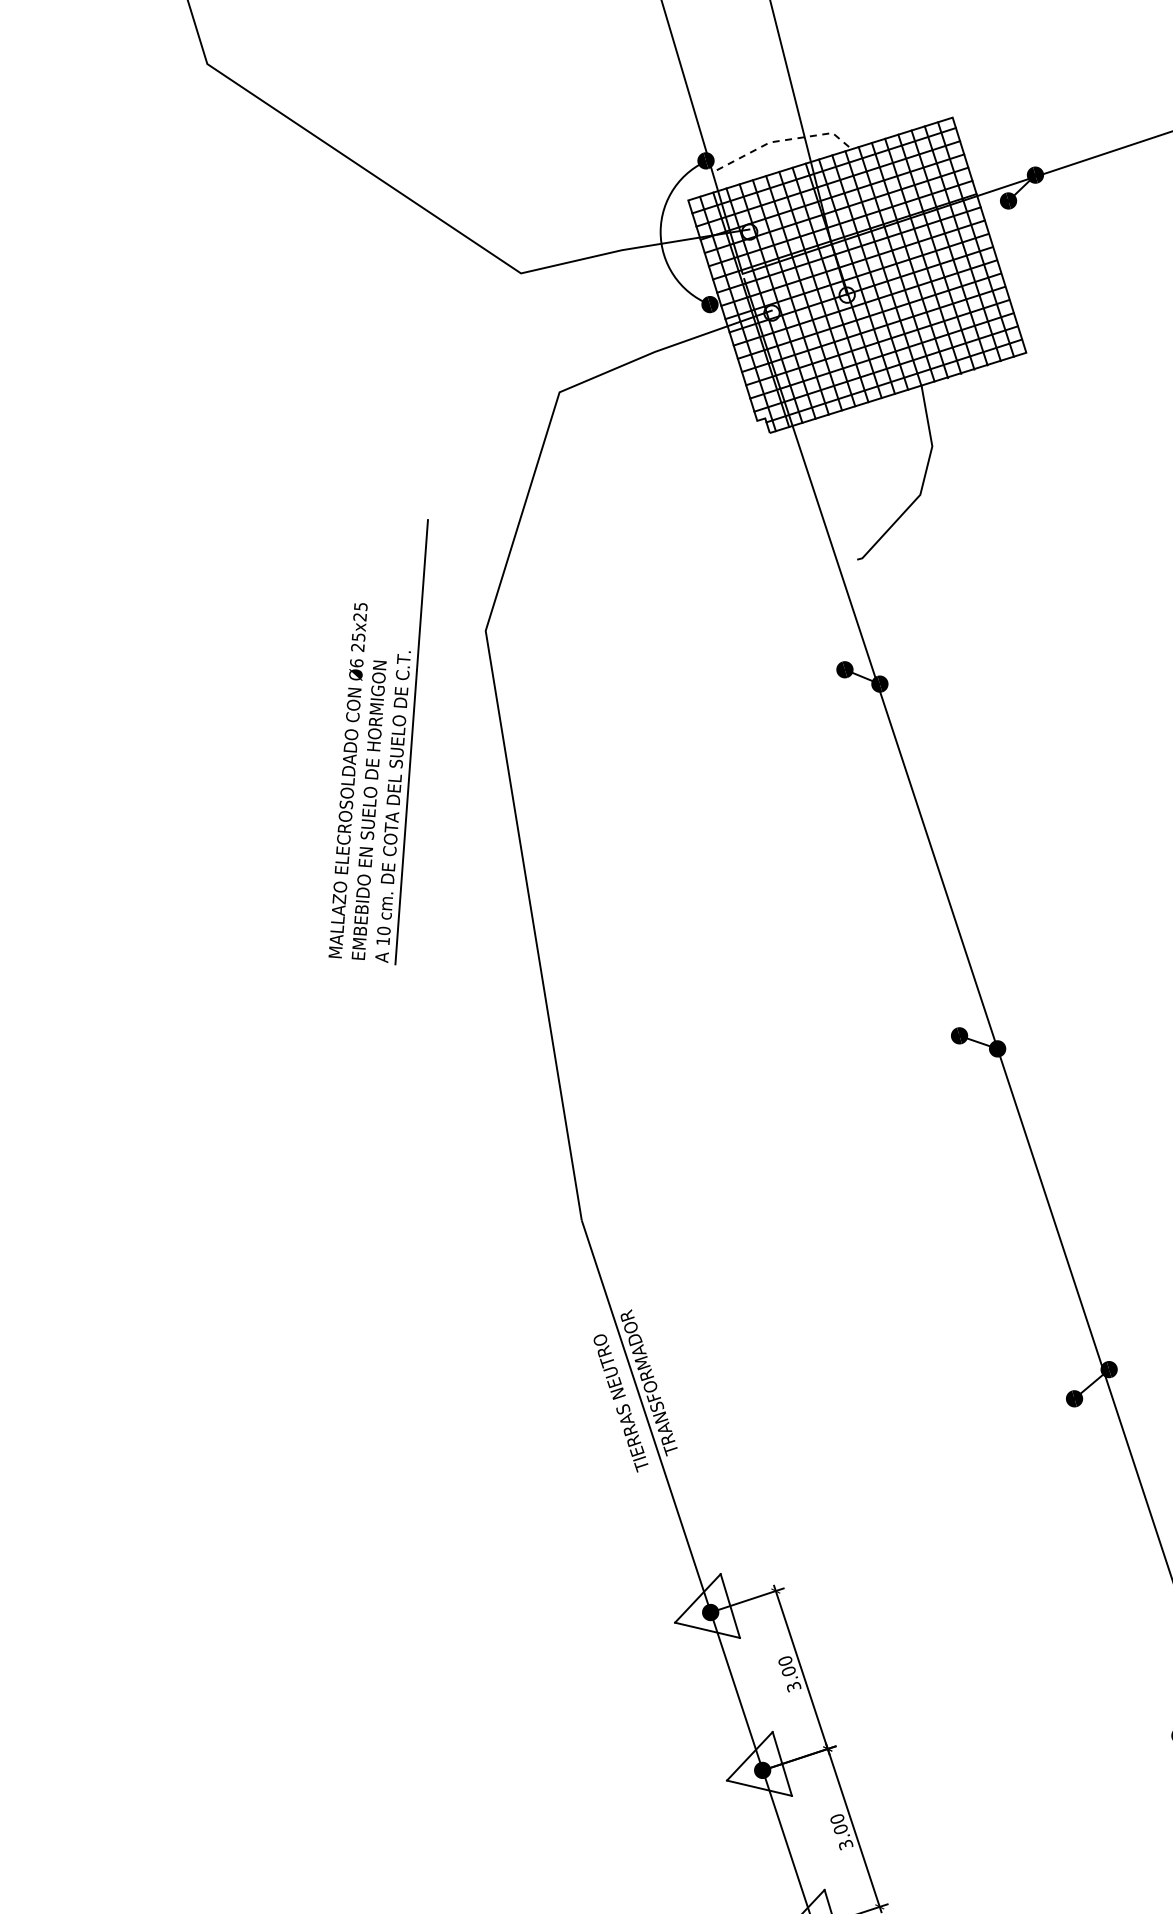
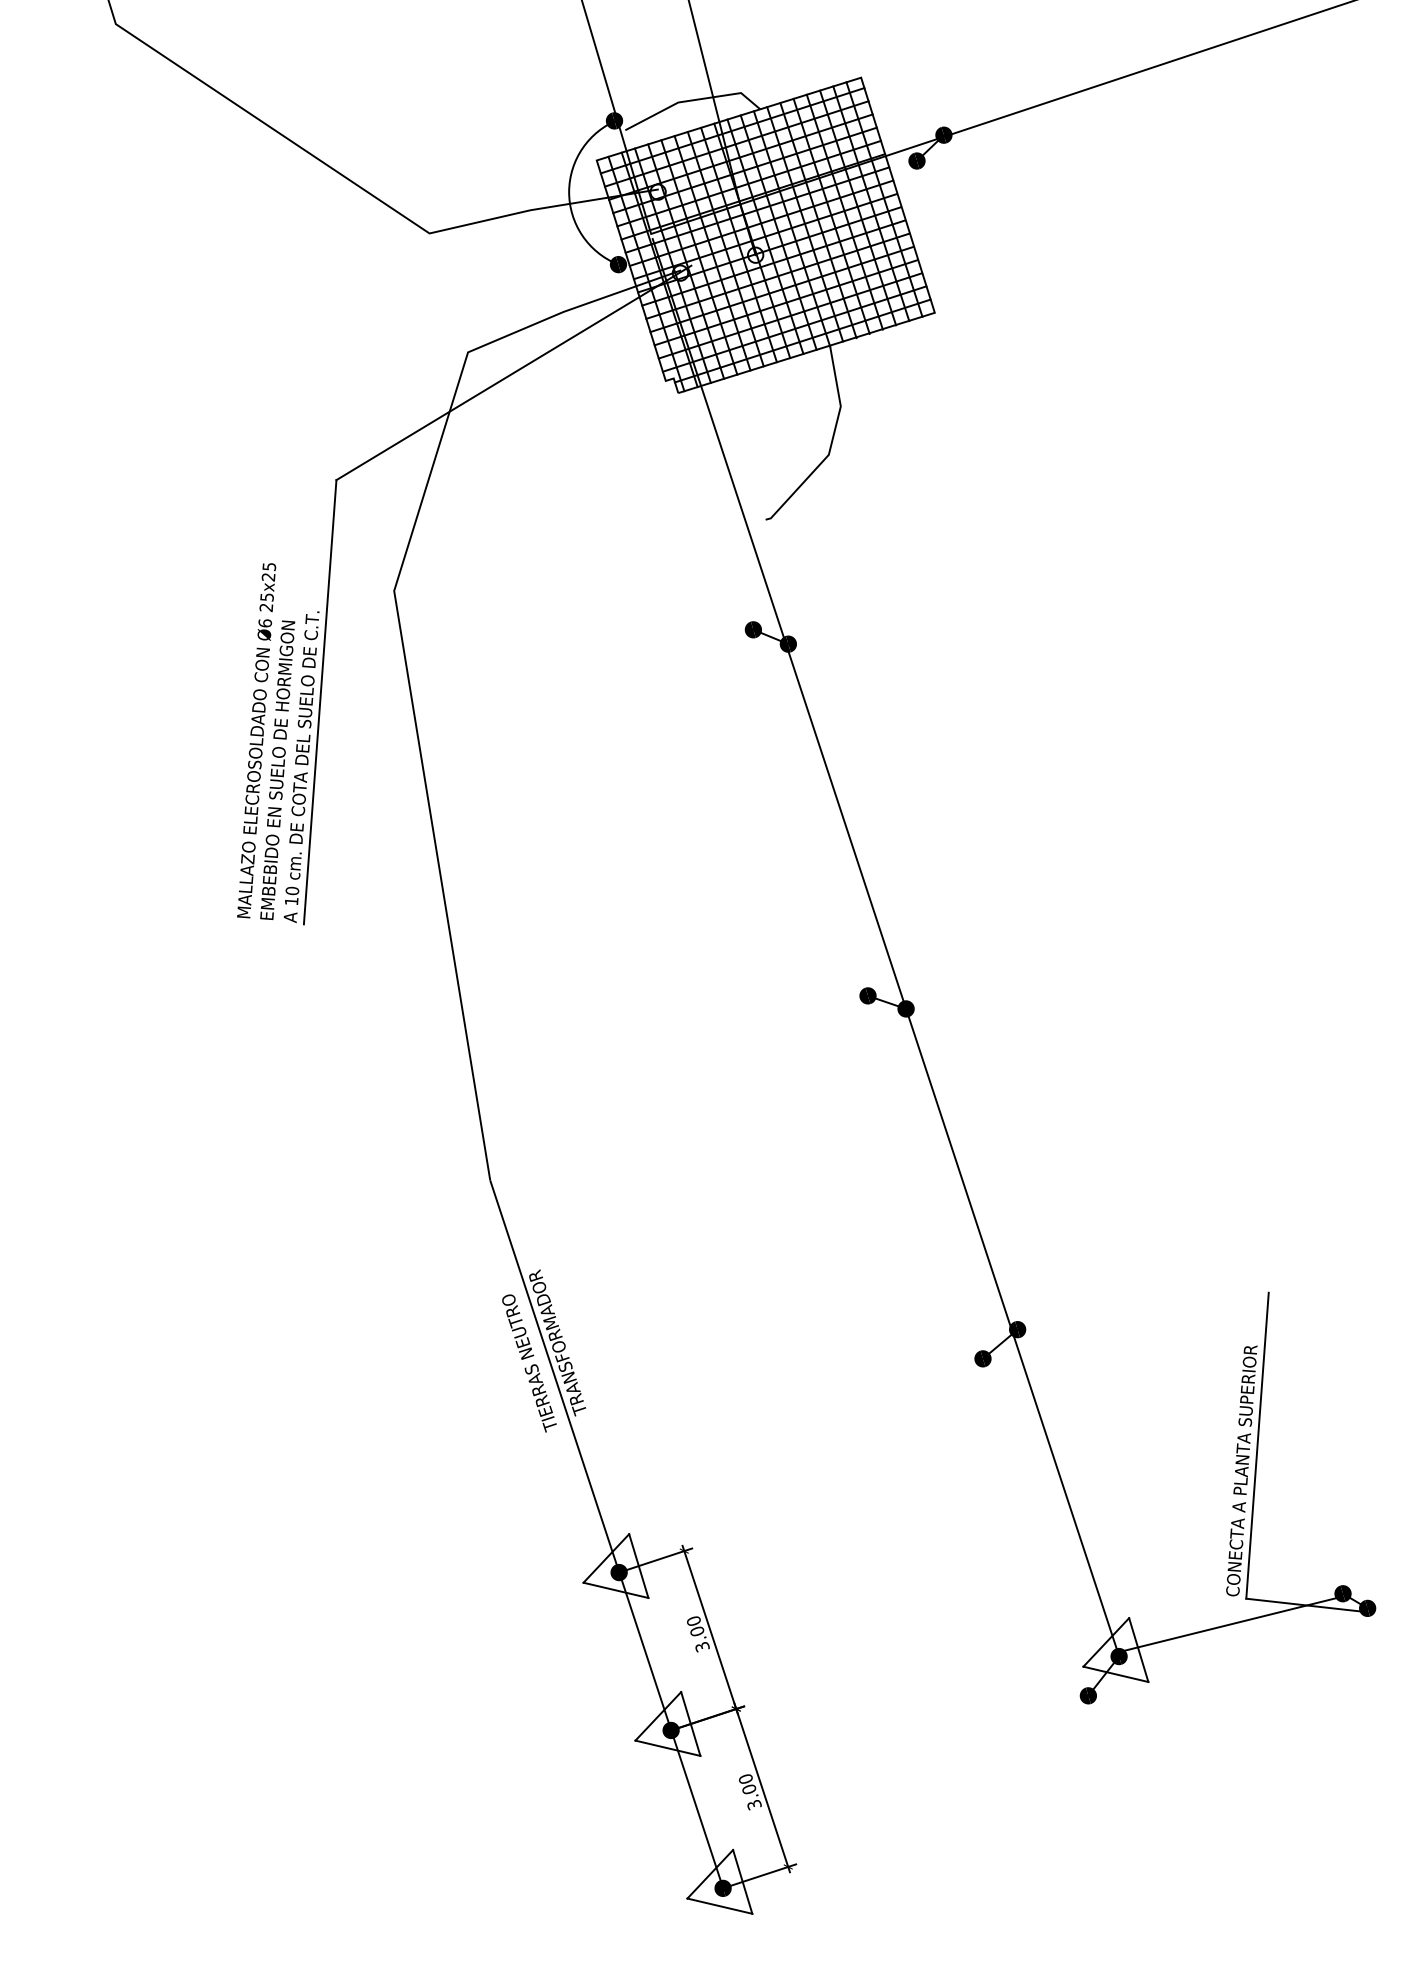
line: (785, 140) -> (693, 100), dashed -> solid
line: (605, 412) -> (513, 372), added

